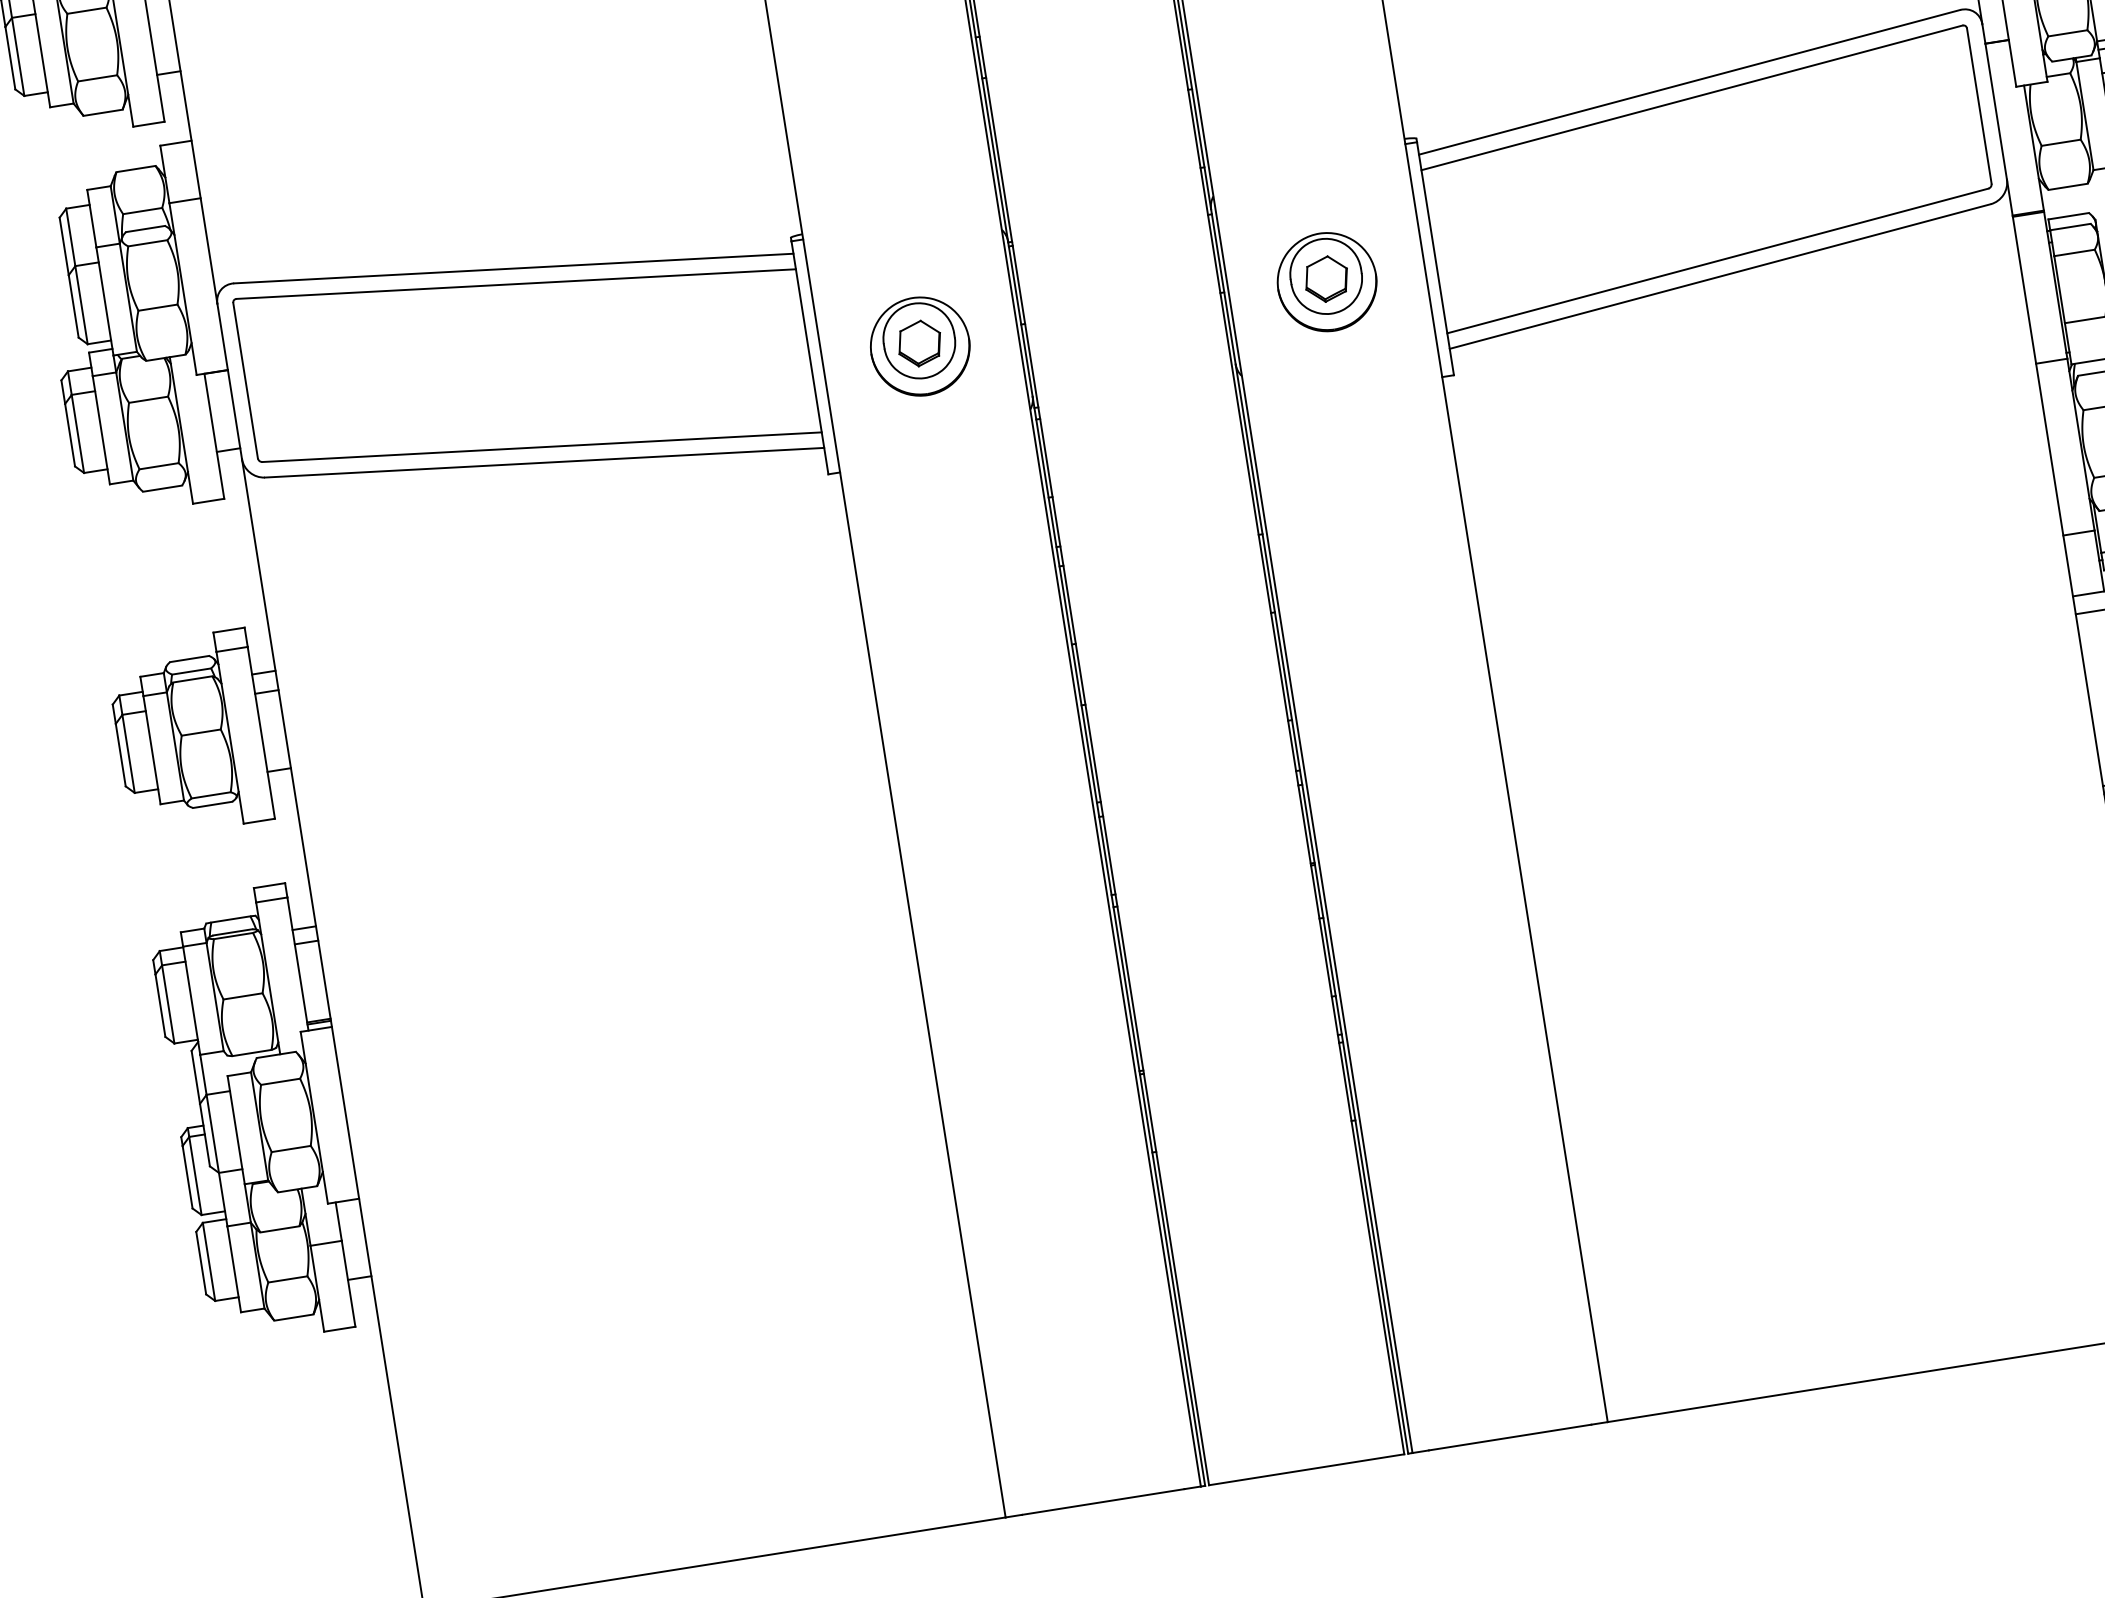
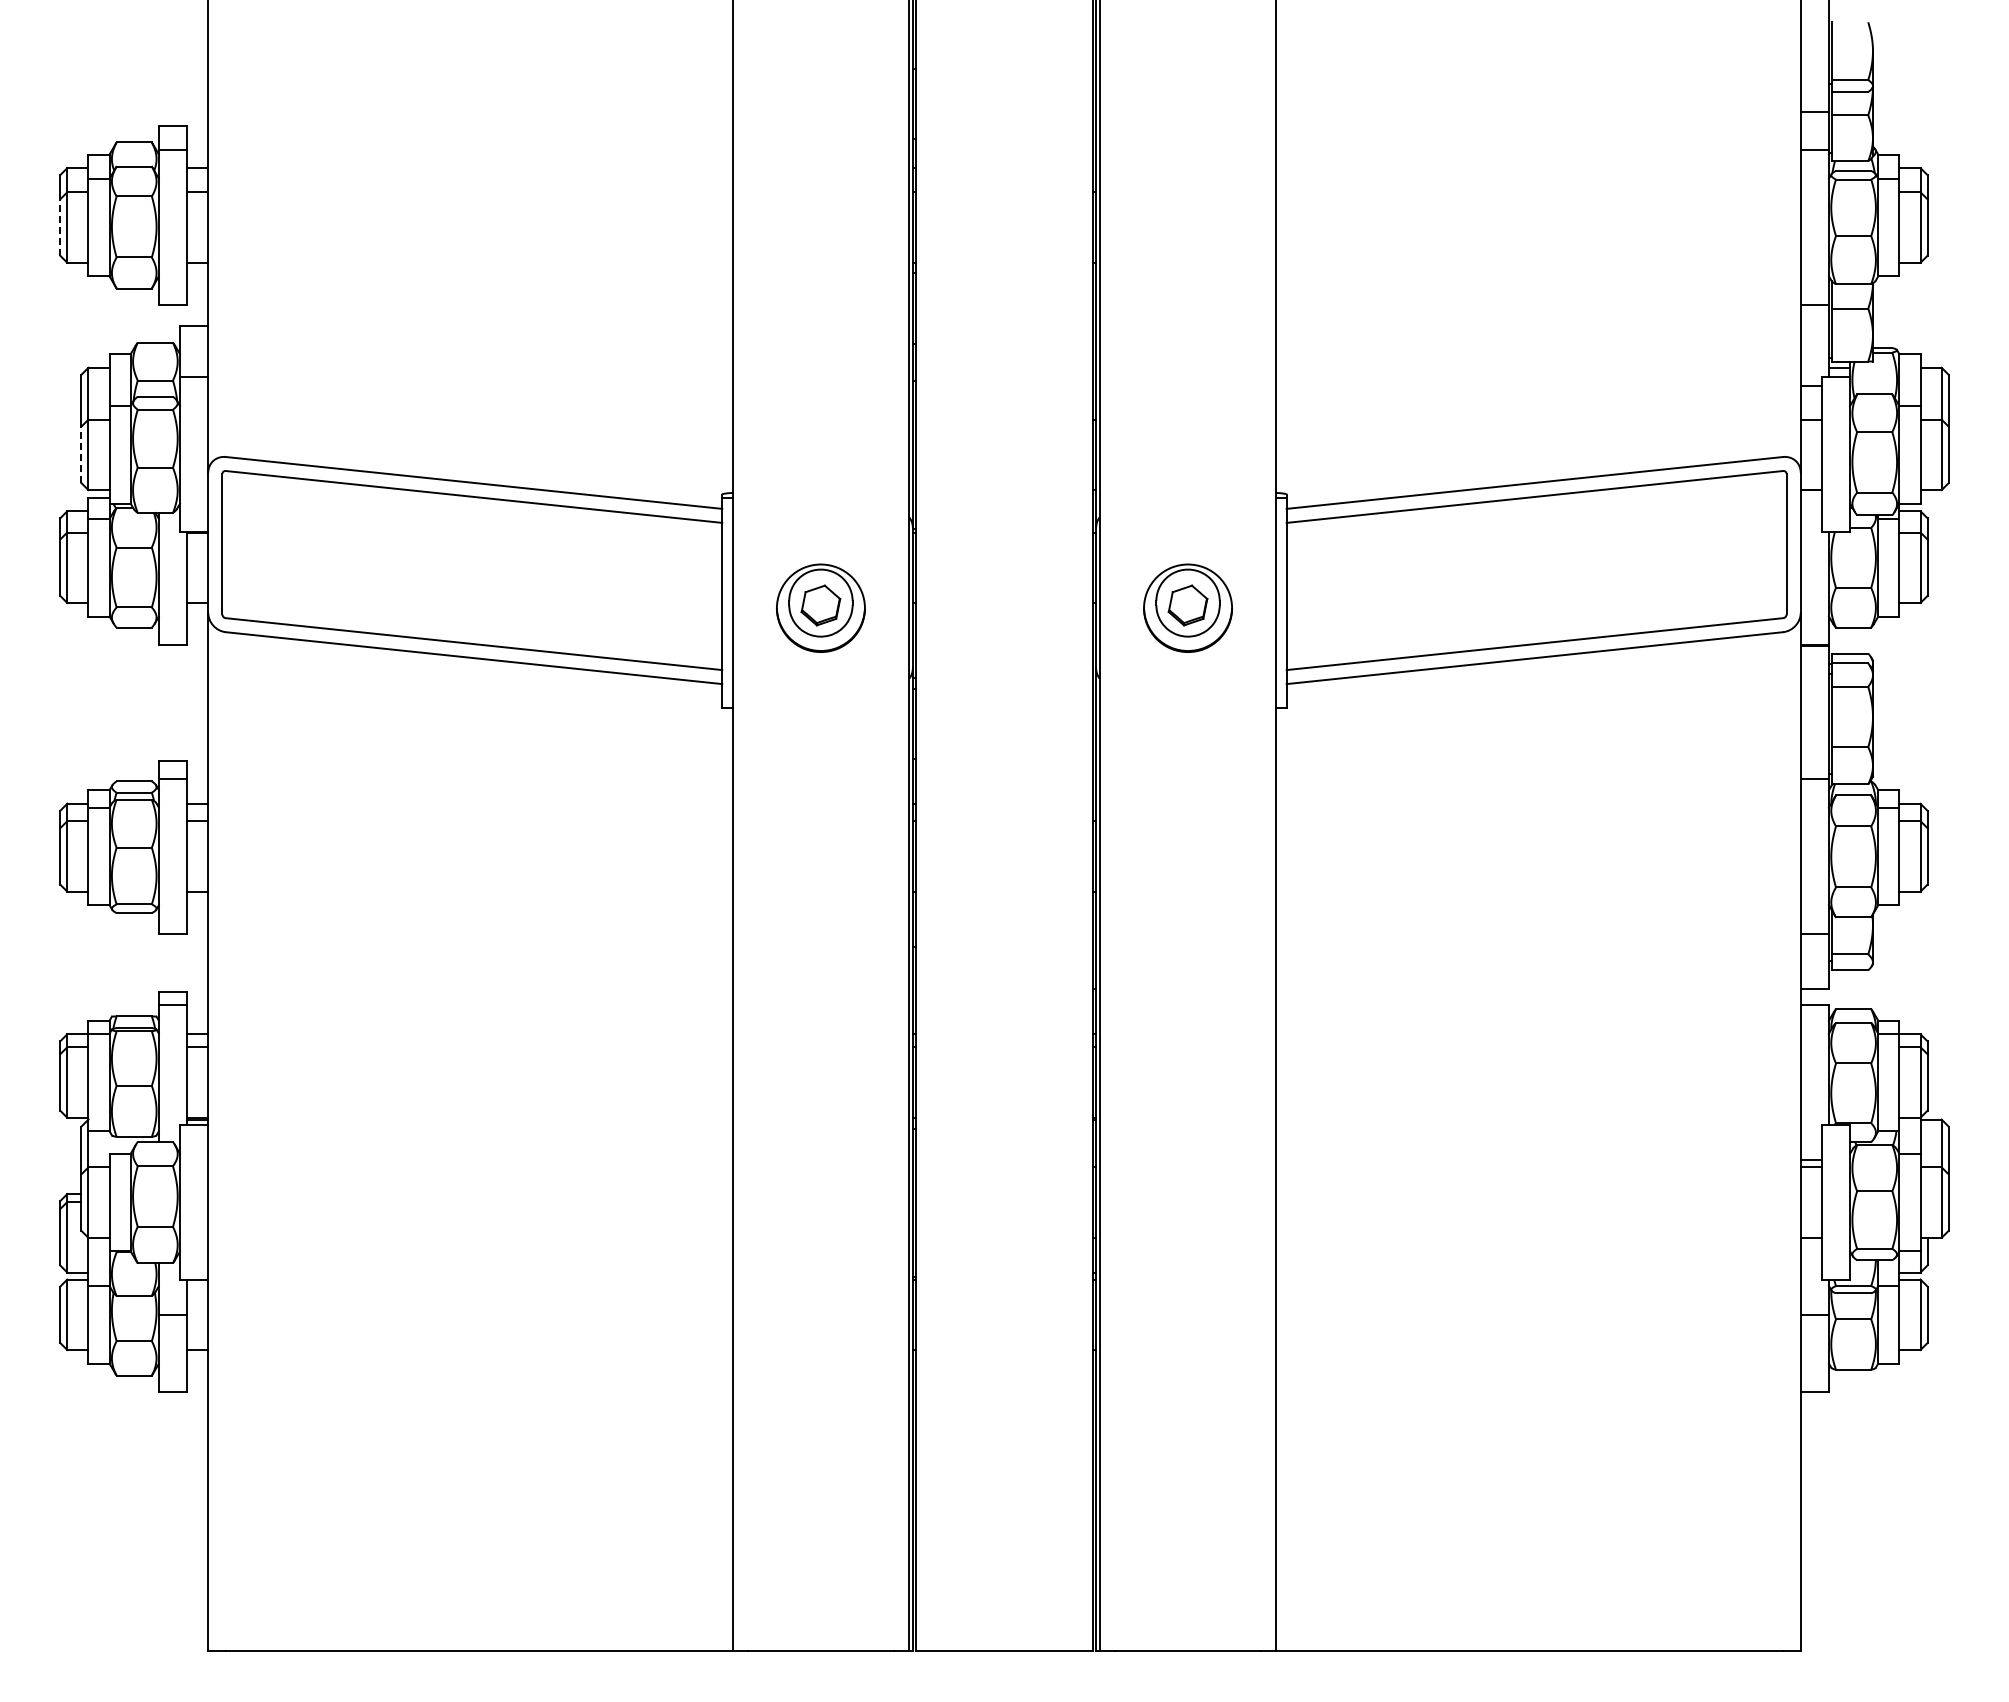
line: (10, 58) -> (60, 227), solid -> dashed
line: (73, 305) -> (81, 454), solid -> dashed

